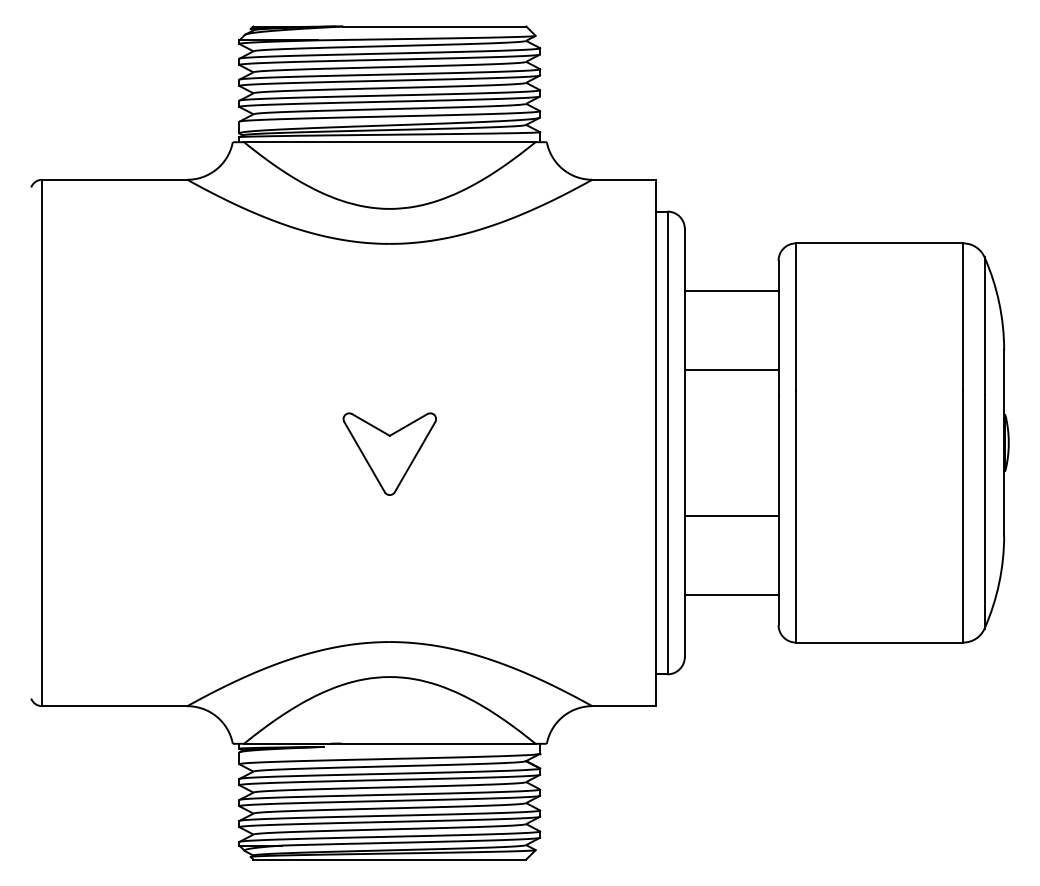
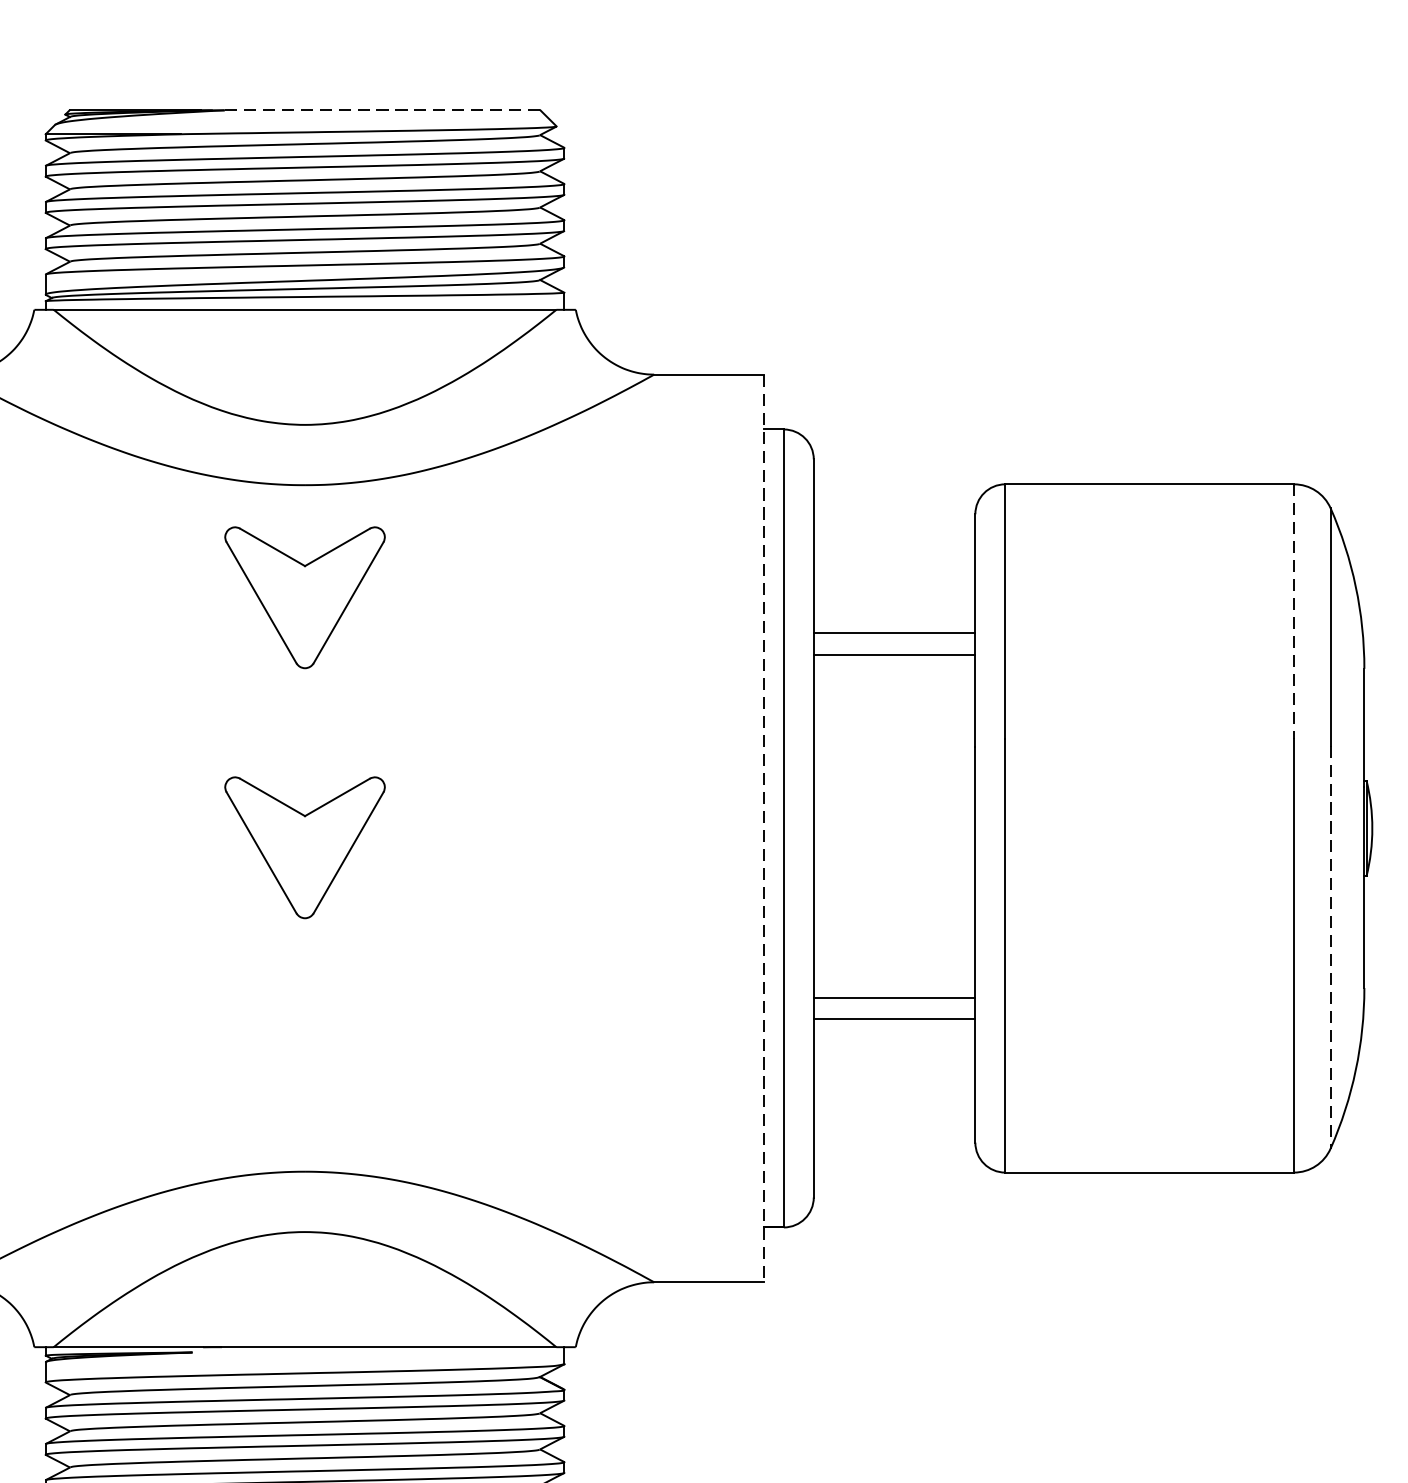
line: (434, 26) -> (382, 110), solid -> dashed
line: (731, 291) -> (894, 632), moved
part: (389, 308) -> (304, 596), added
line: (963, 317) -> (1294, 612), solid -> dashed
line: (731, 370) -> (894, 655), moved
line: (655, 443) -> (763, 829), solid -> dashed
line: (984, 511) -> (1330, 946), solid -> dashed
line: (731, 515) -> (894, 1019), moved
line: (731, 594) -> (894, 998), moved

